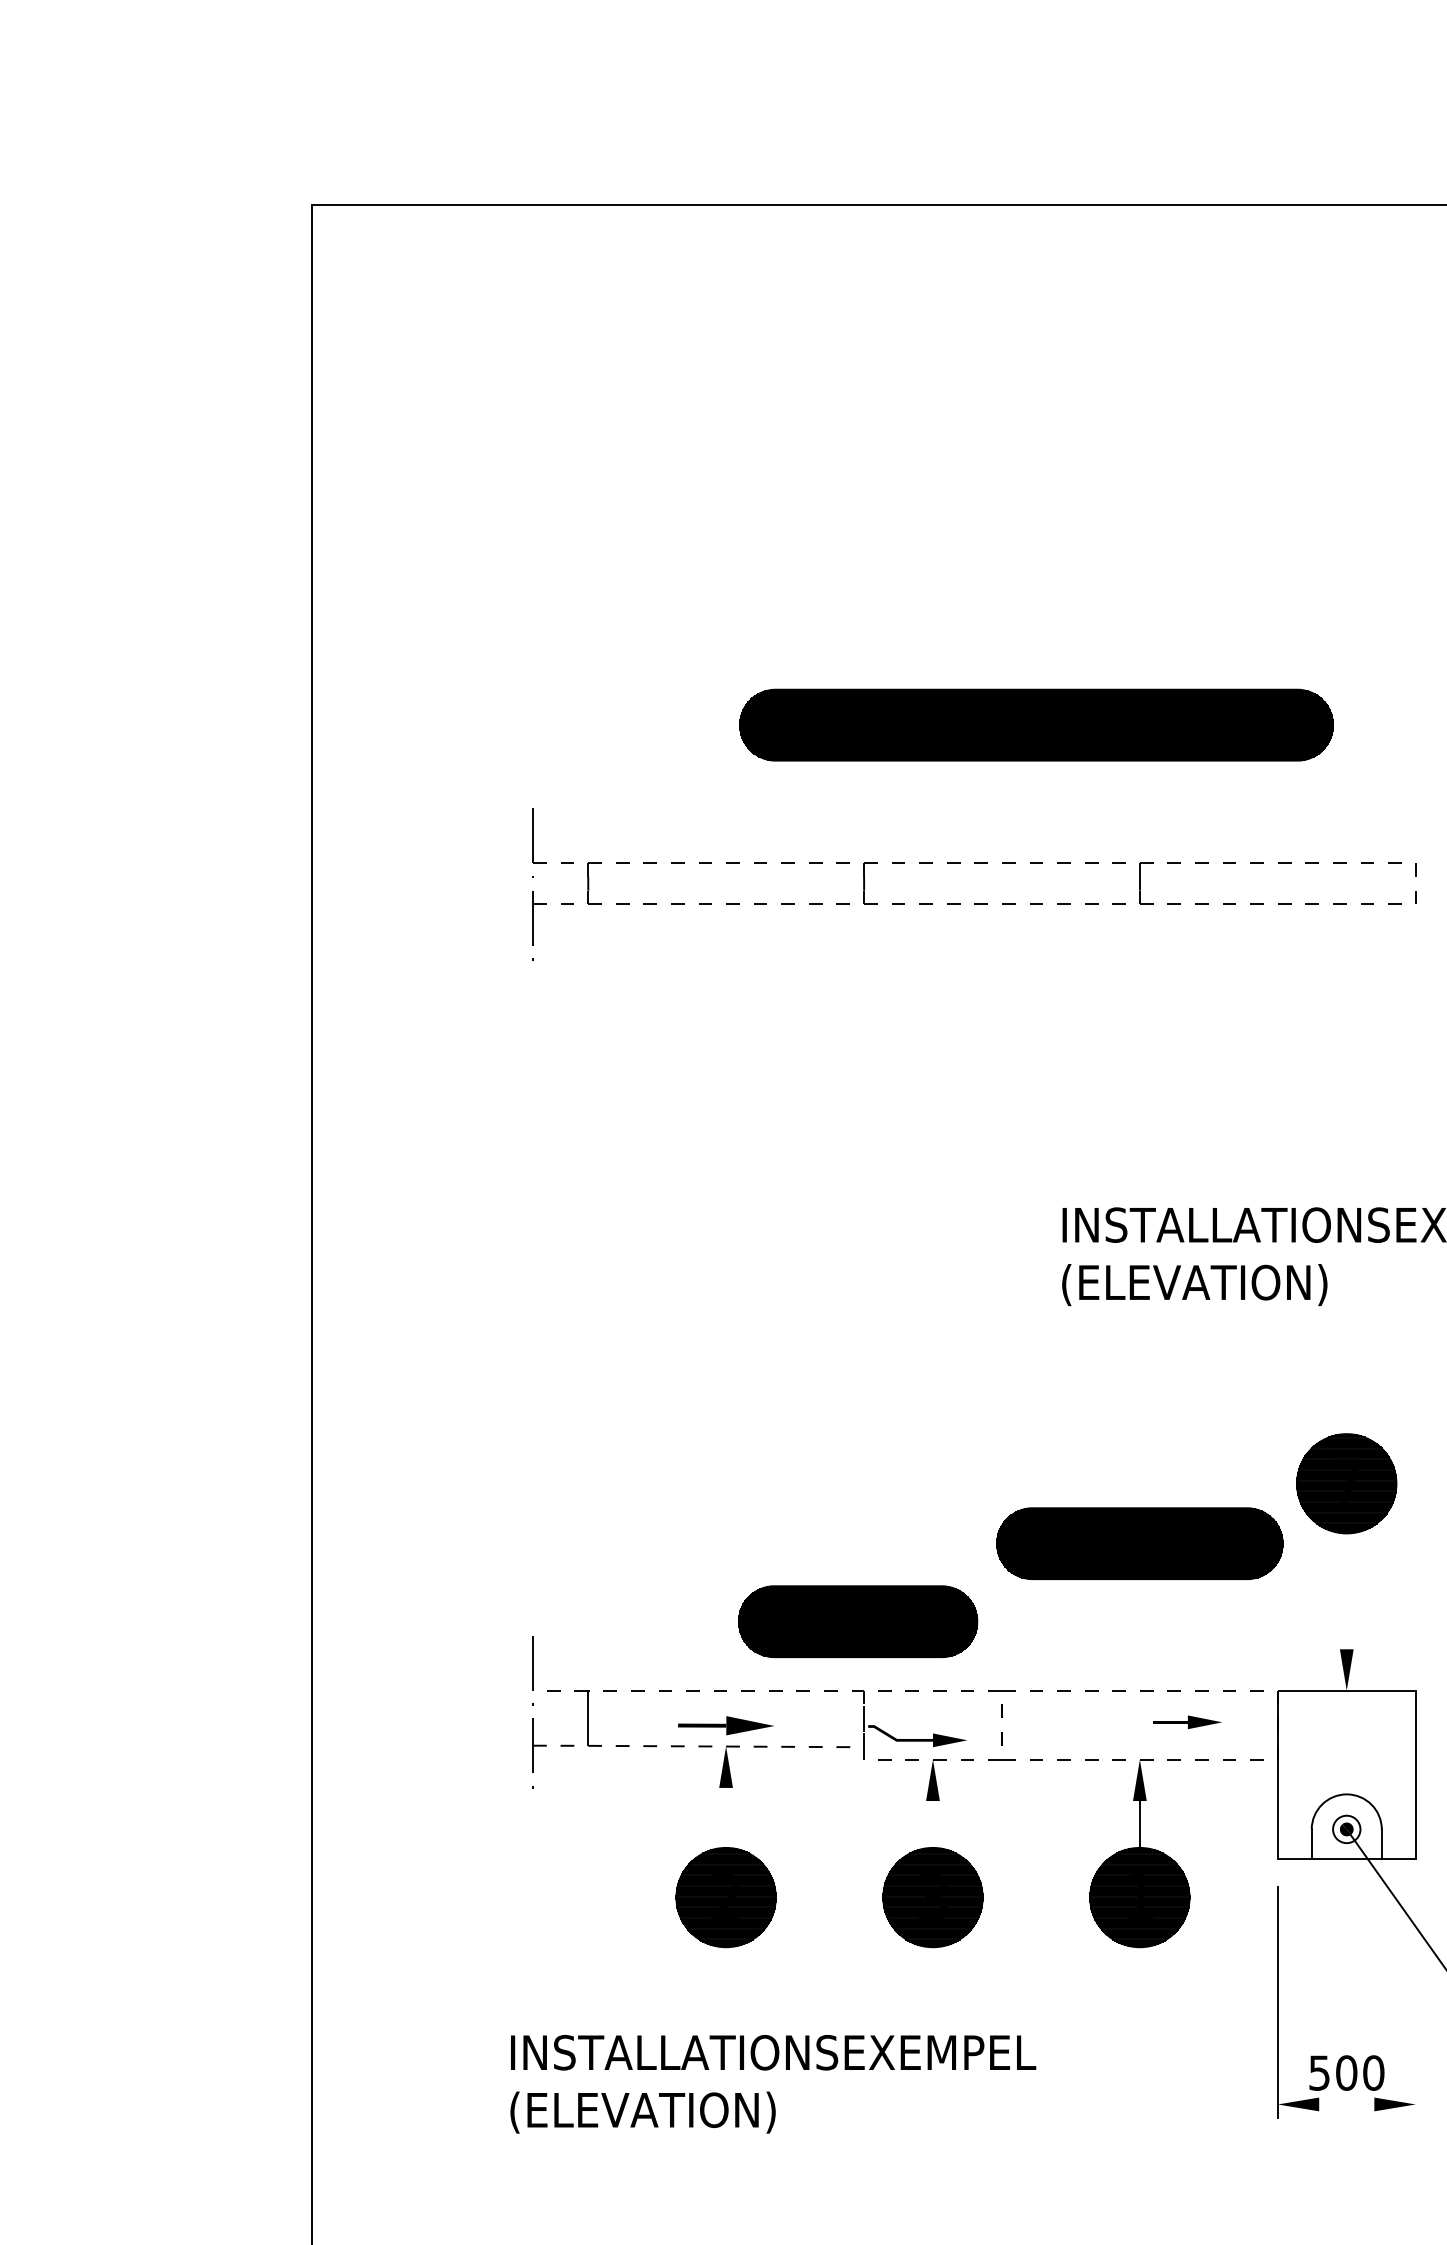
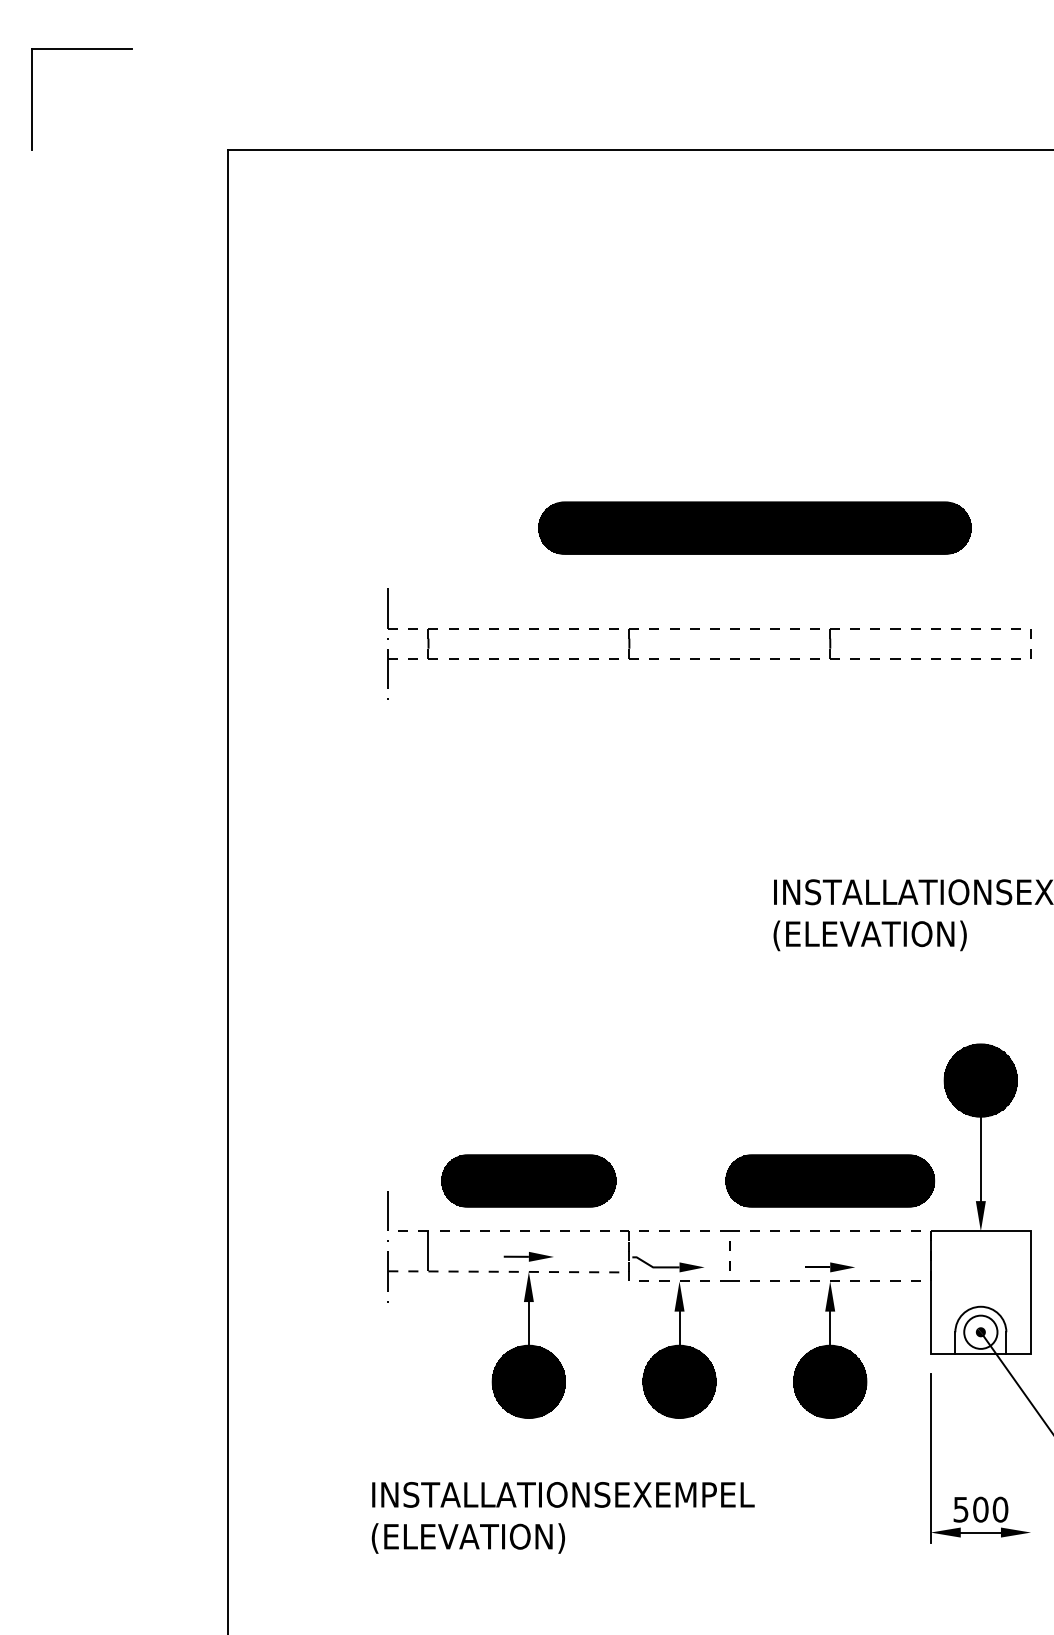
part: (111, 67) -> (81, 49), added
part: (1139, 1543) -> (829, 1180), moved
line: (1346, 1591) -> (980, 1159), added
part: (858, 1621) -> (529, 1180), moved
part: (1187, 1721) -> (829, 1266), moved
part: (725, 1725) -> (528, 1256), size x0.71
line: (726, 1817) -> (529, 1323), added
line: (932, 1824) -> (679, 1328), added
circle: (1346, 1829) -> (980, 1332), size x1.67
line: (1346, 2104) -> (980, 1532), added

